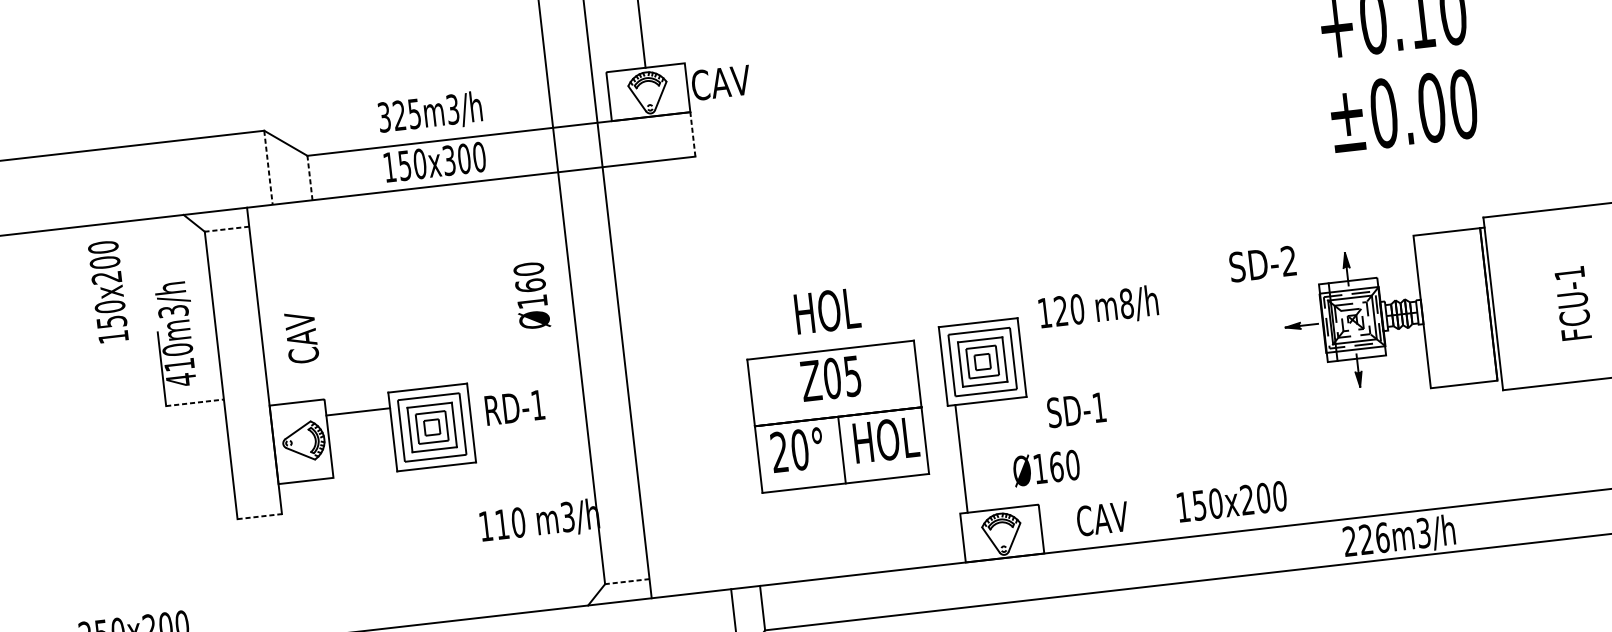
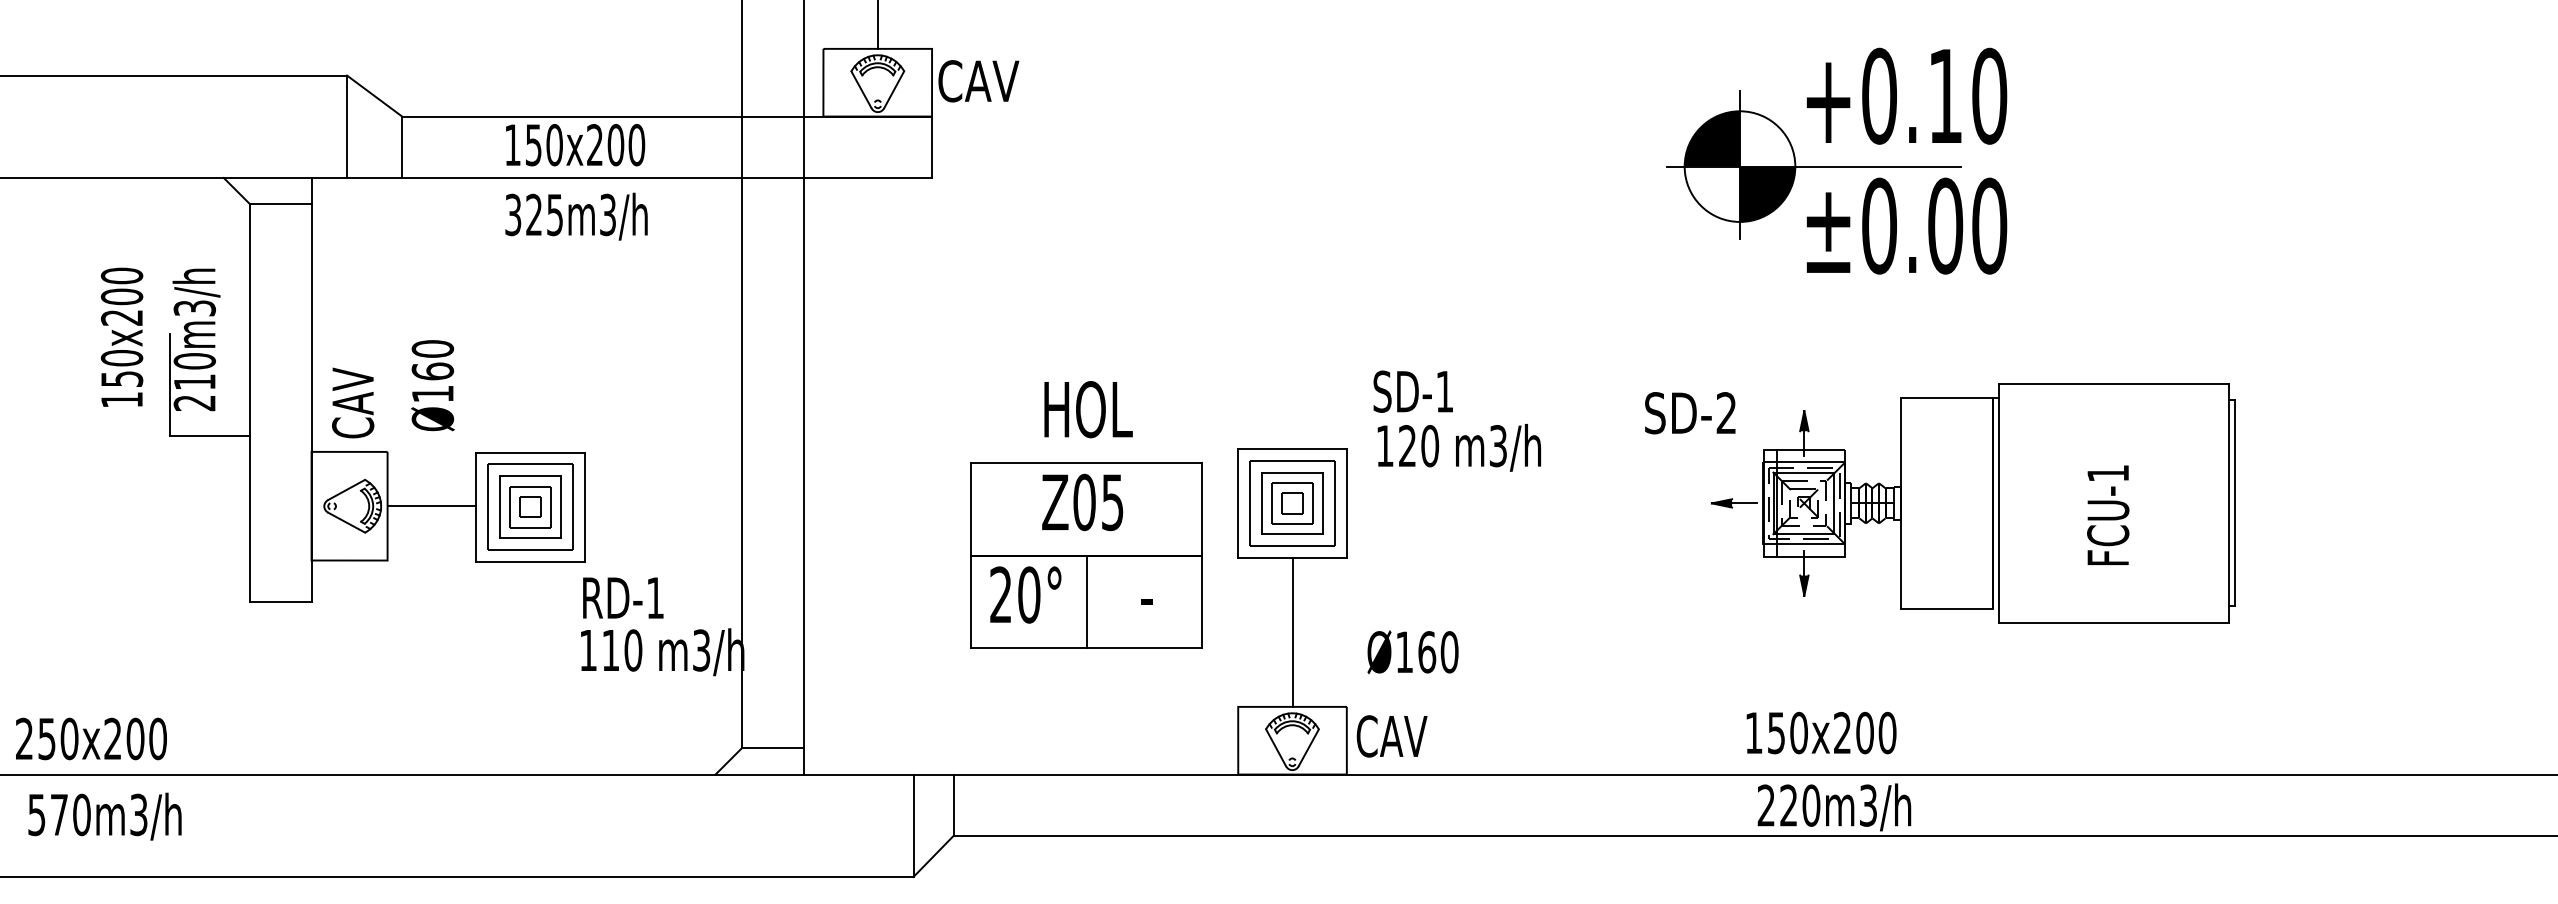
part: (1331, 74) -> (1813, 164), added
text: (430, 113) -> (576, 216), moved
line: (693, 134) -> (932, 147), dashed -> solid
text: (448, 160) -> (594, 145), 150x300 -> 150x200
line: (268, 168) -> (347, 127), dashed -> solid
line: (310, 178) -> (402, 147), dashed -> solid
line: (226, 229) -> (280, 204), dashed -> solid
text: (107, 291) -> (121, 336), moved
text: (531, 295) -> (432, 385), moved
text: (1126, 304) -> (1498, 446), m8/h -> m3/h
text: (302, 337) -> (353, 402), moved
text: (180, 379) -> (194, 402), 410m3/h -> 210m3/h
line: (195, 402) -> (210, 436), dashed -> solid
text: (514, 407) -> (623, 597), moved
text: (1076, 410) -> (1412, 391), moved
line: (358, 412) -> (431, 506), moved
text: (886, 439) -> (1148, 594), HOL -> -
line: (961, 458) -> (1292, 631), moved
text: (1046, 468) -> (1412, 652), moved
text: (1232, 501) -> (1821, 732), moved
line: (259, 516) -> (280, 601), dashed -> solid
text: (1102, 519) -> (1391, 736), moved
text: (1382, 537) -> (1811, 805), 226m3/h -> 220m3/h
line: (627, 582) -> (772, 748), dashed -> solid

